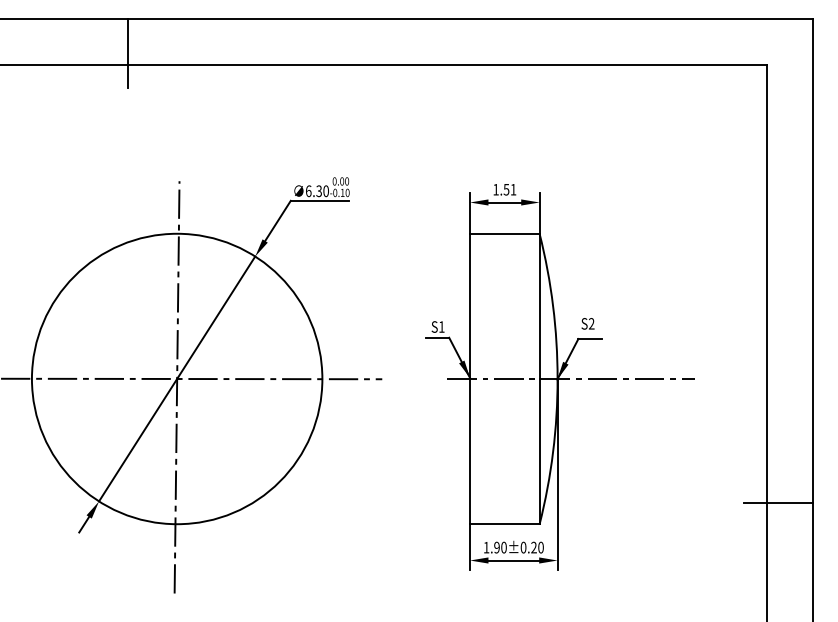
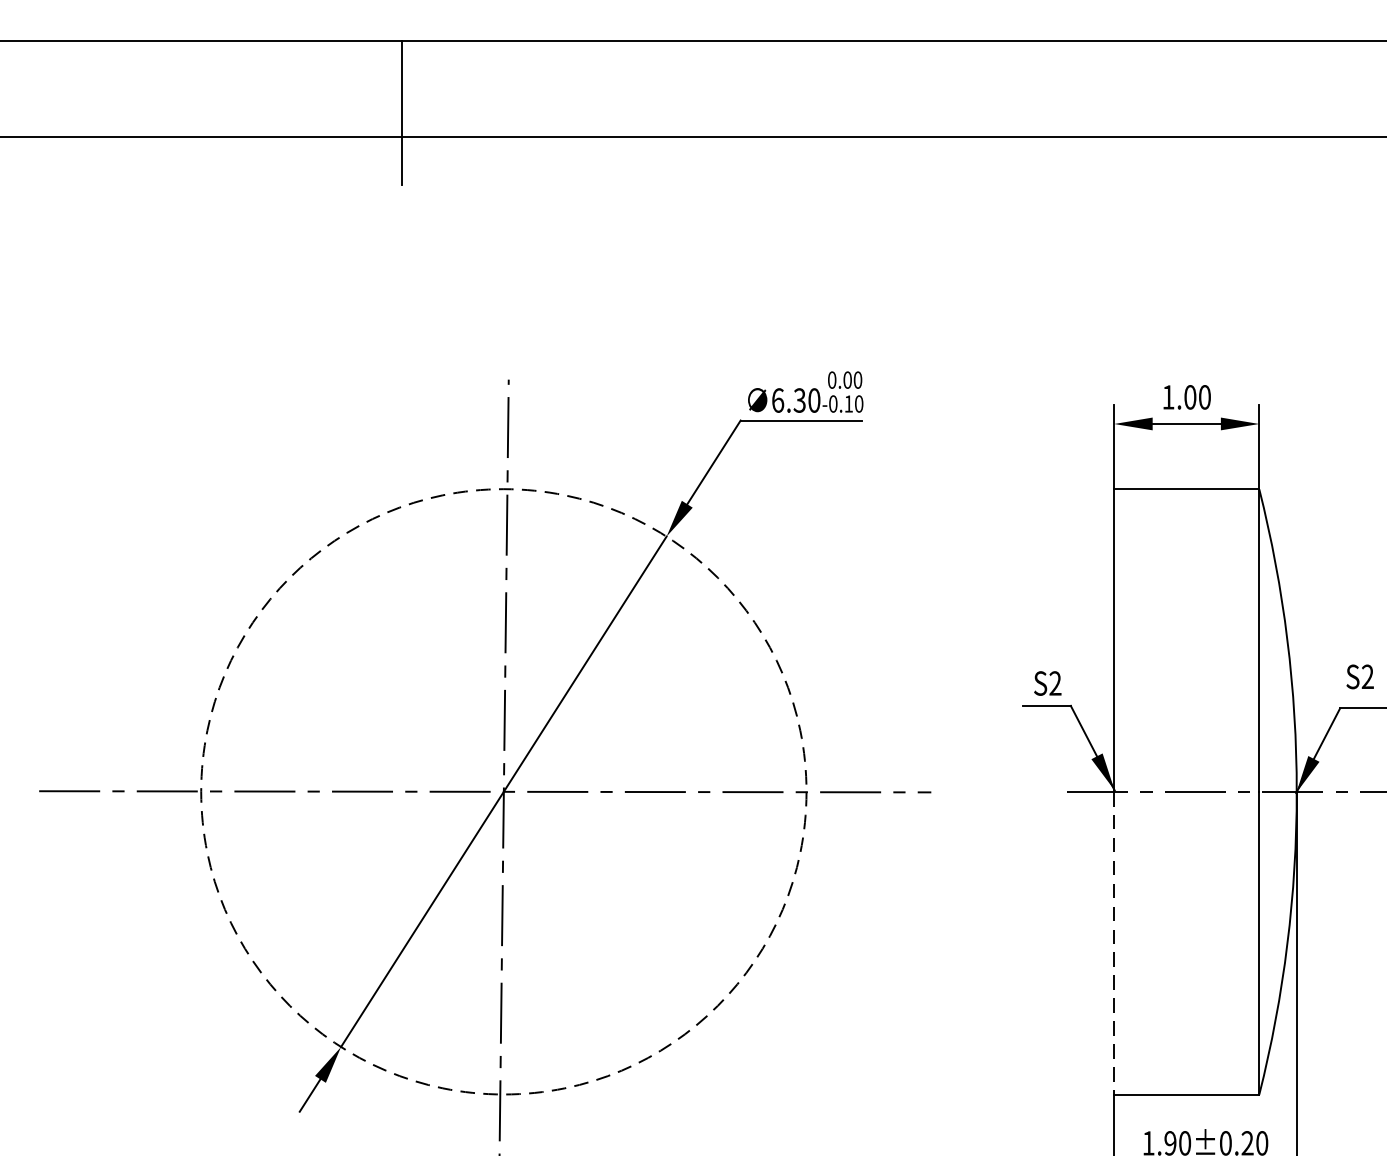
text: (509, 189) -> (1196, 396), 1.51 -> 1.00
text: (441, 326) -> (1054, 682), S1 -> S2
circle: (176, 378) -> (502, 790), solid -> dashed
line: (470, 451) -> (1115, 942), solid -> dashed

